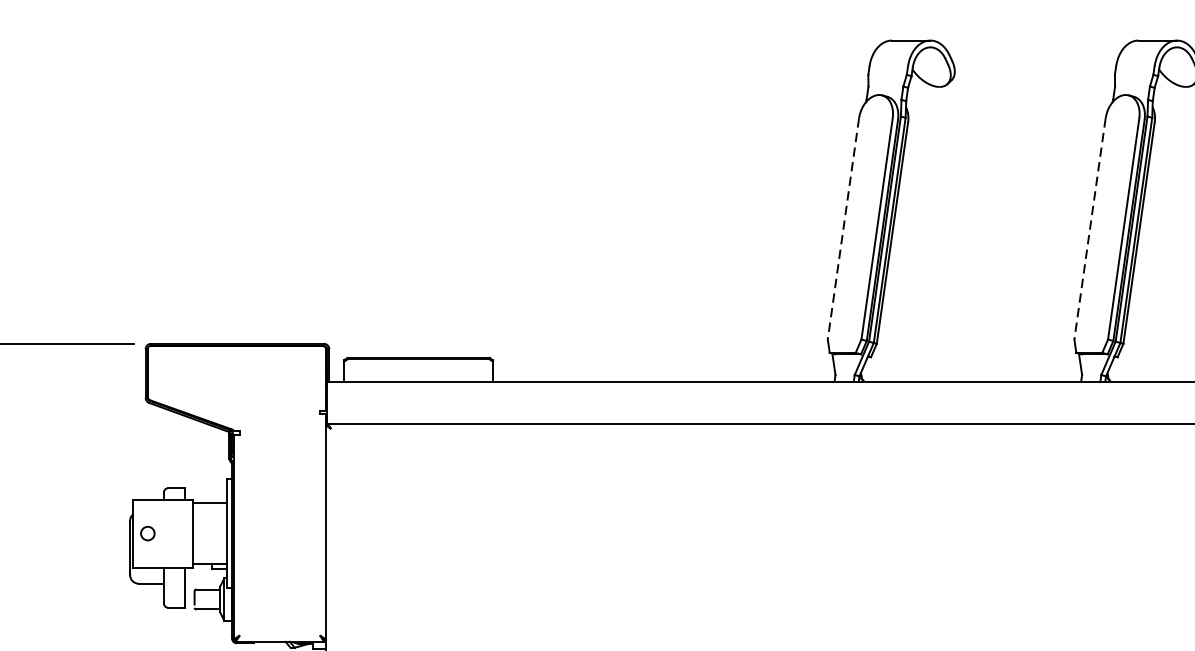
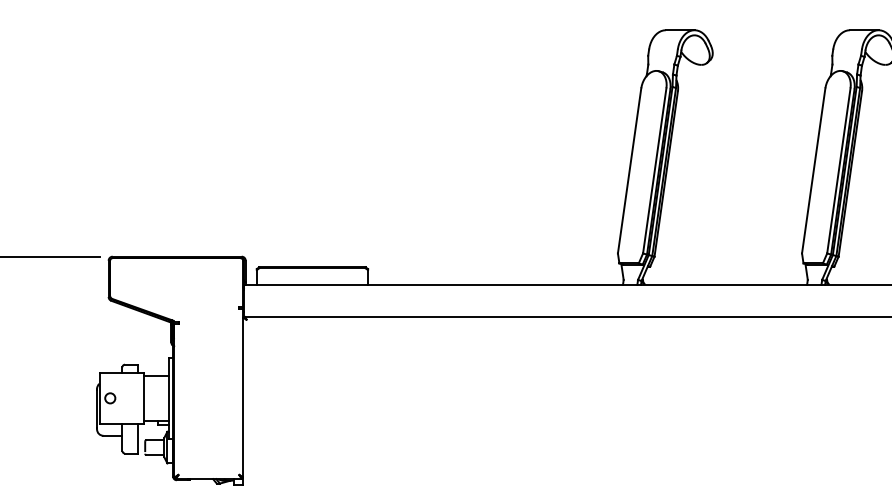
line: (843, 229) -> (629, 171), dashed -> solid
line: (1089, 229) -> (813, 171), dashed -> solid

